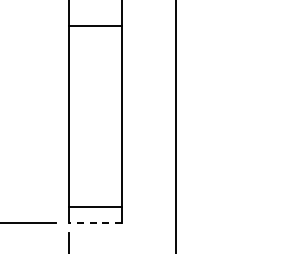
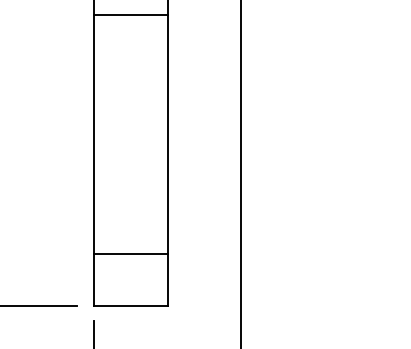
line: (95, 26) -> (131, 15), moved
line: (95, 207) -> (131, 254), moved
line: (95, 222) -> (131, 305), dashed -> solid

